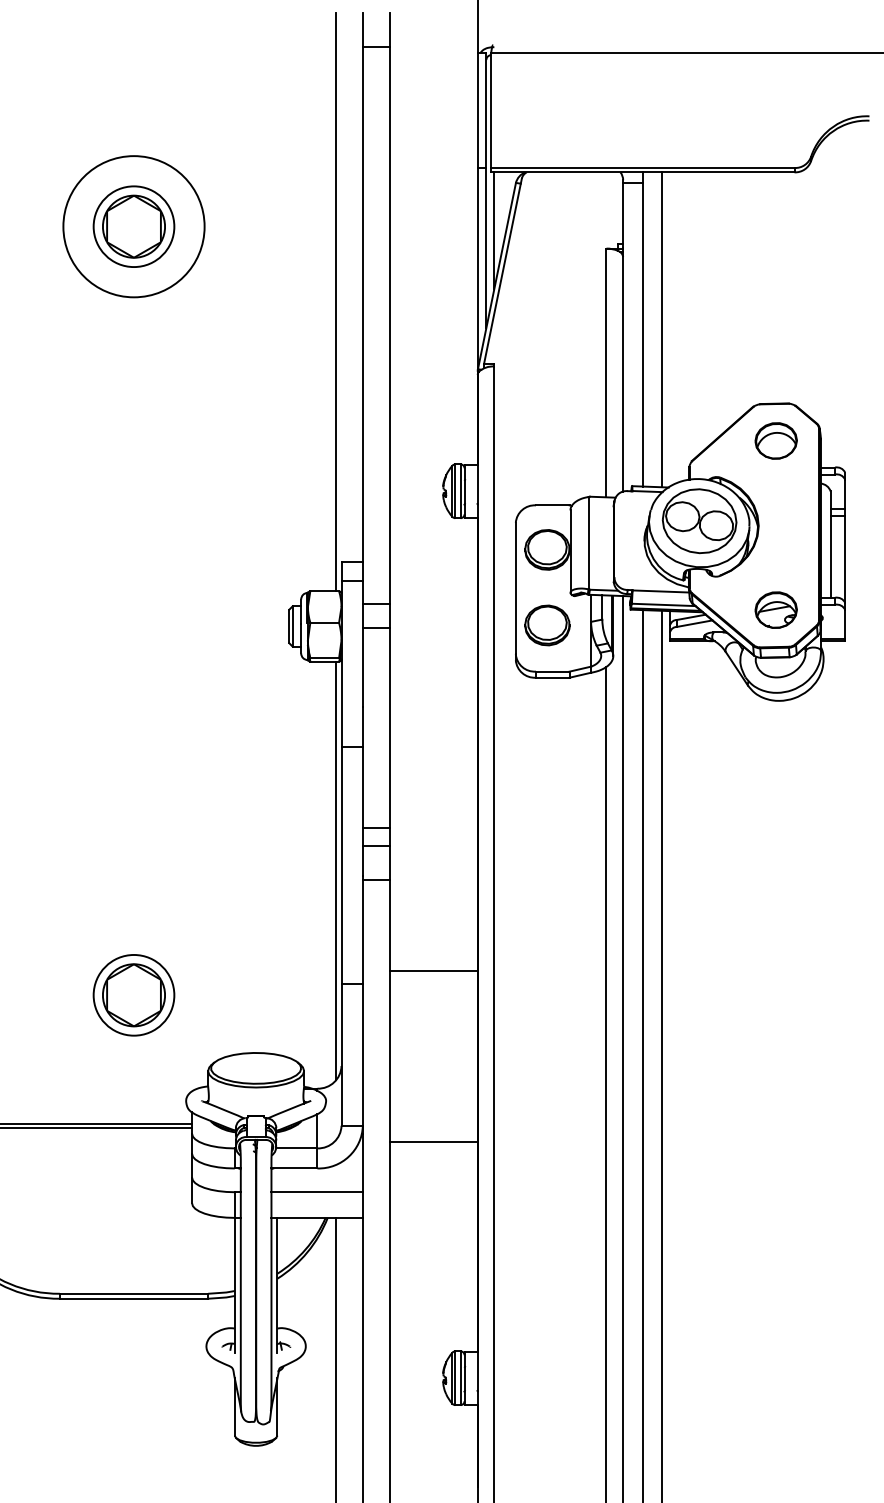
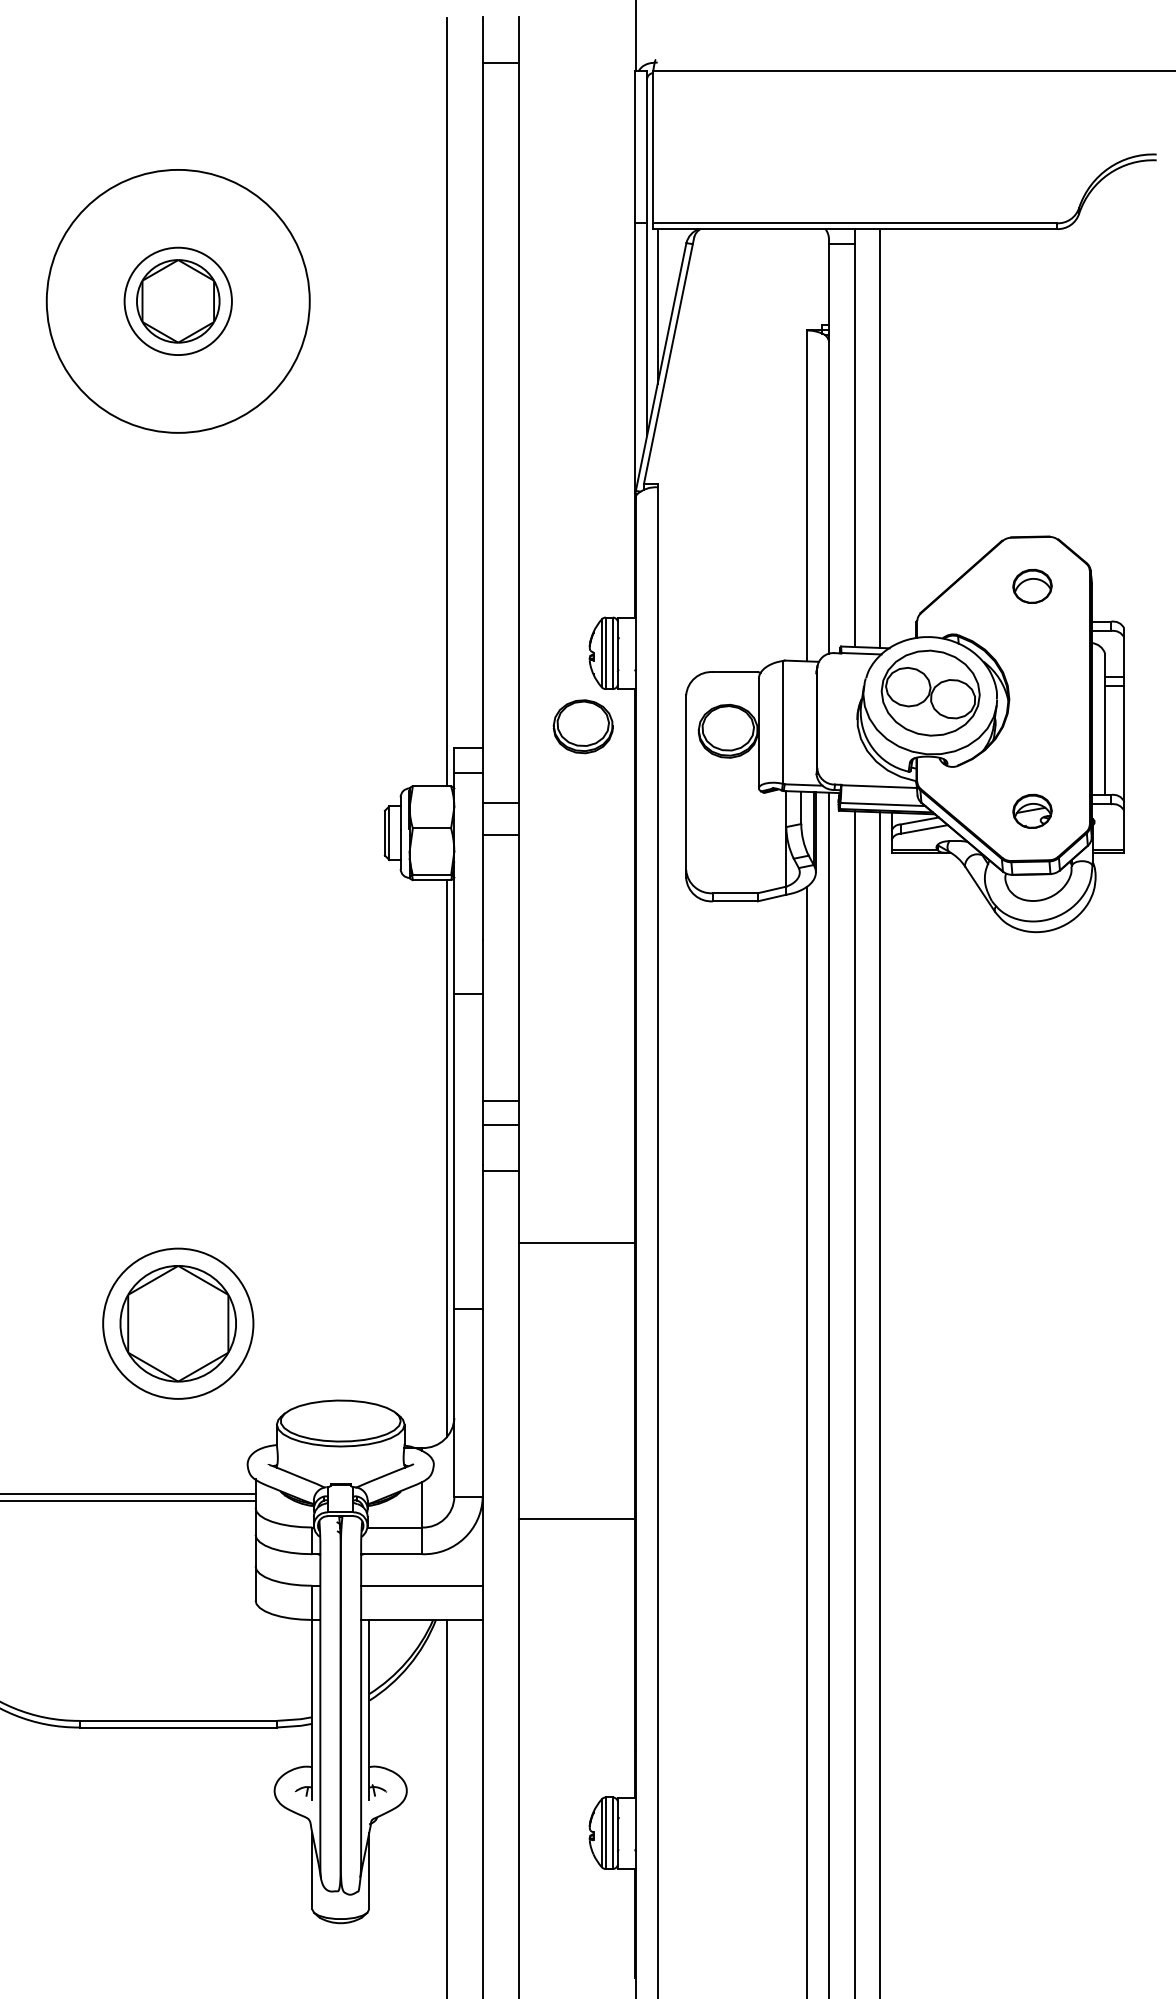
circle: (133, 226) -> (177, 301), size x1.4
part: (775, 440) -> (1031, 585), size x0.7
part: (775, 609) -> (1031, 810), size x0.7
part: (547, 625) -> (583, 726), moved
line: (433, 971) -> (576, 1242), moved
part: (133, 995) -> (177, 1324), size x1.4

